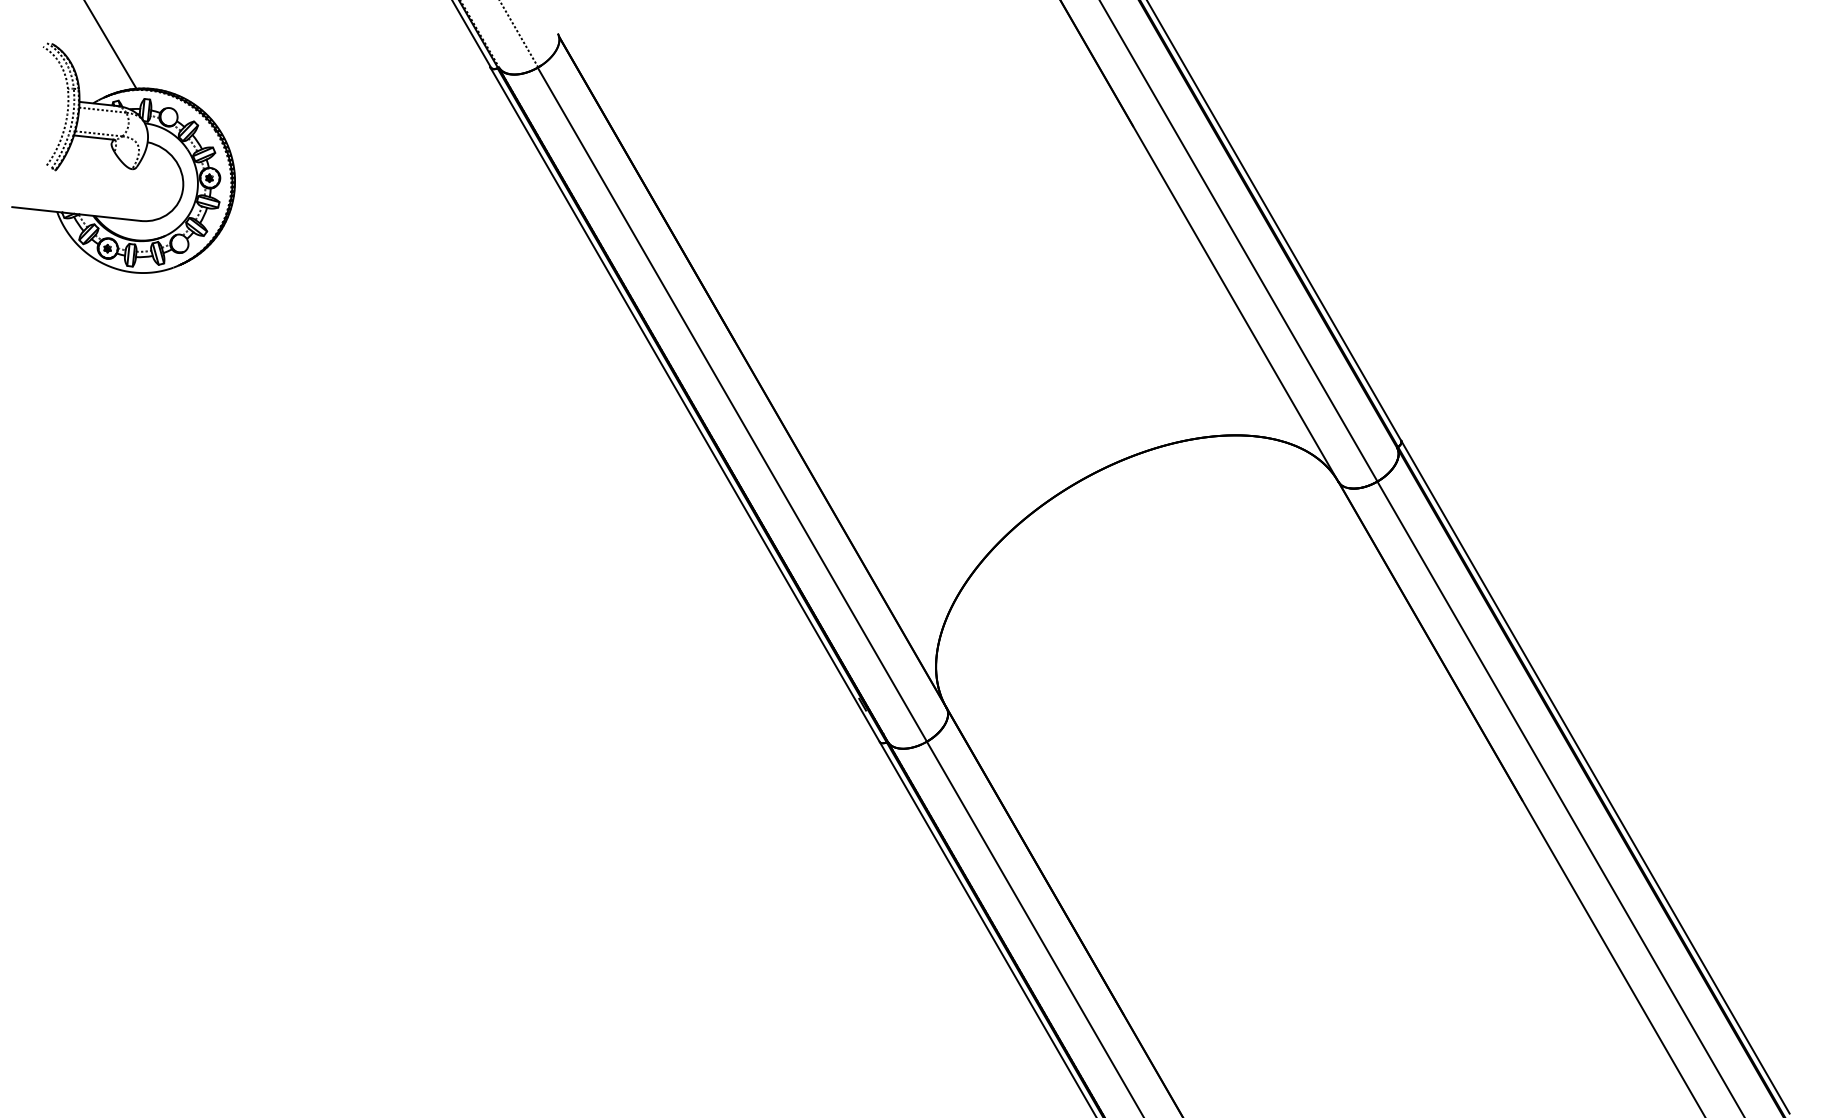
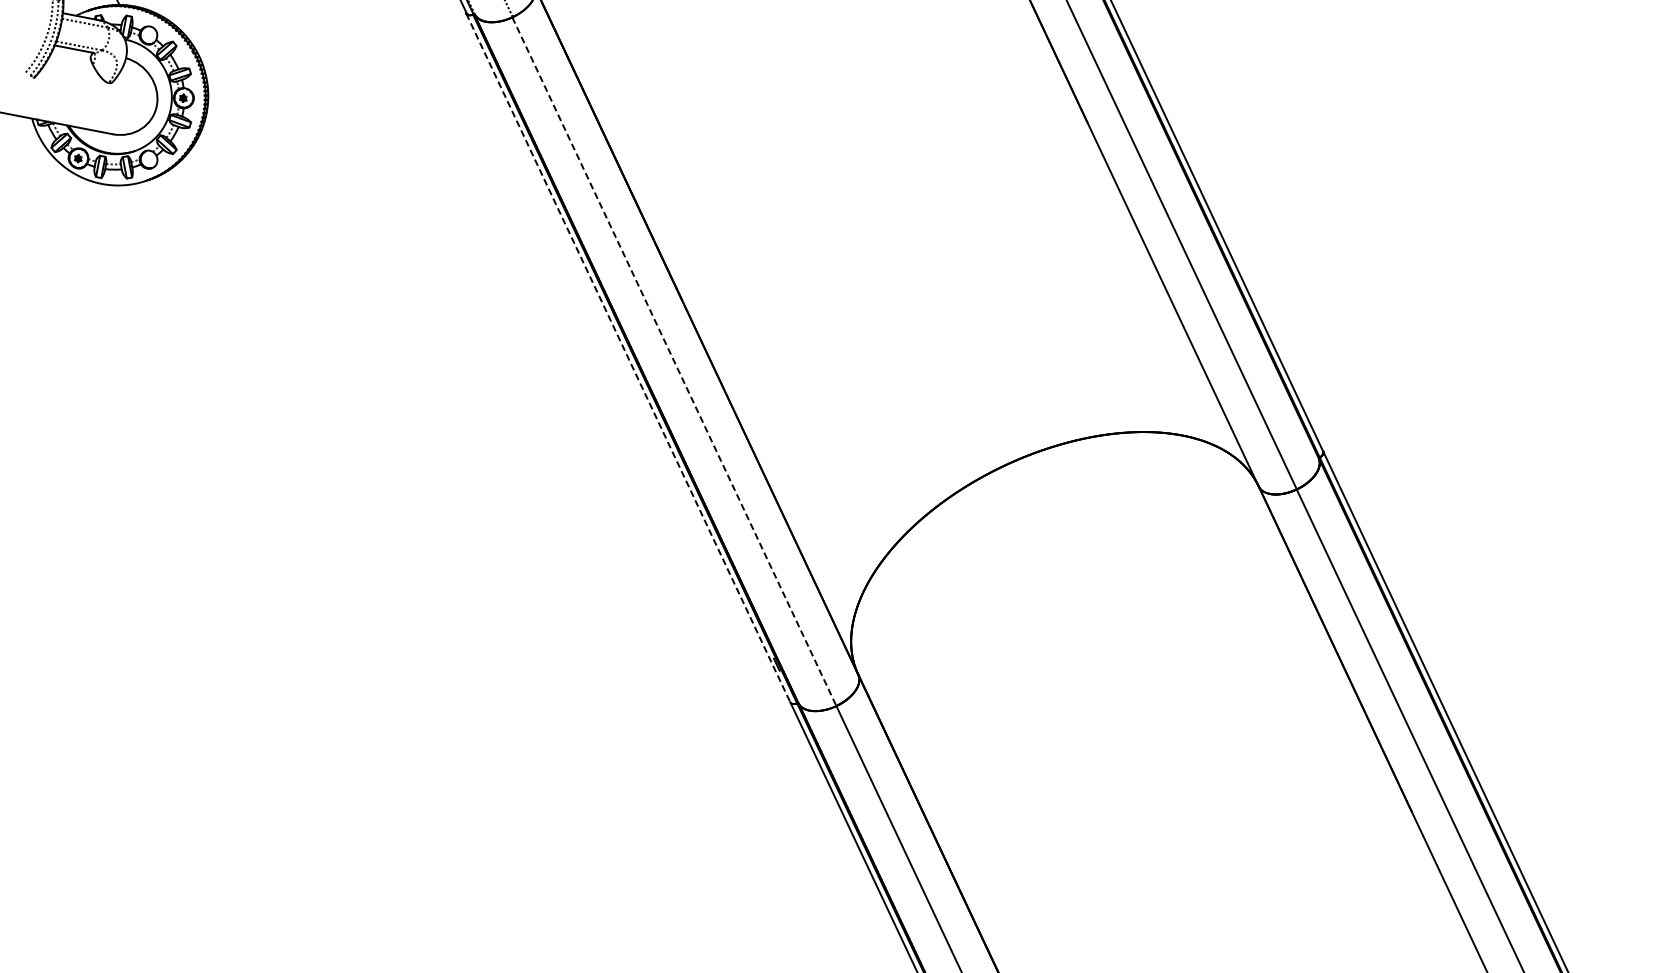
line: (685, 405) -> (628, 358), solid -> dashed
line: (732, 405) -> (674, 362), solid -> dashed

